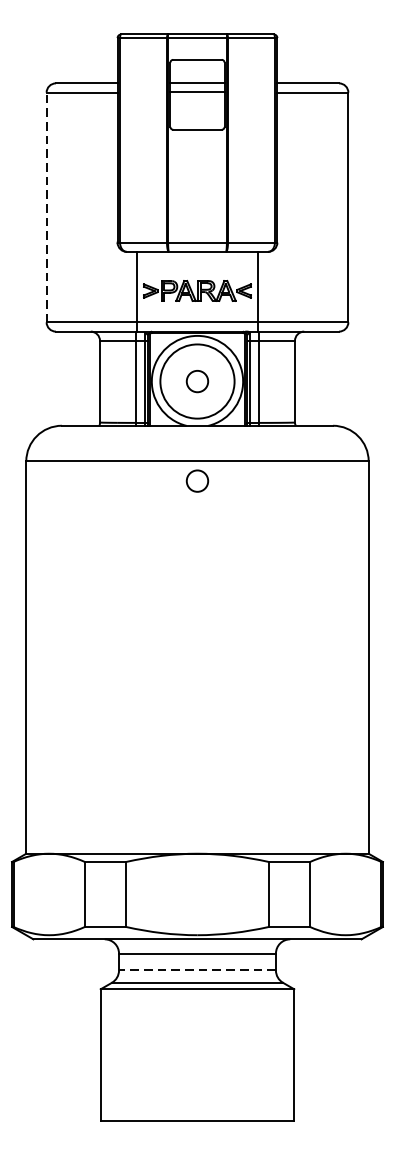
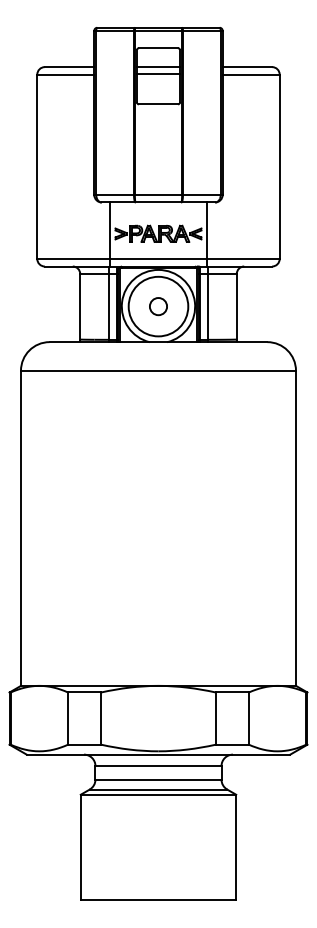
line: (46, 207) -> (37, 166), dashed -> solid
circle: (197, 481) -> (158, 386), removed
line: (197, 970) -> (158, 779), dashed -> solid

